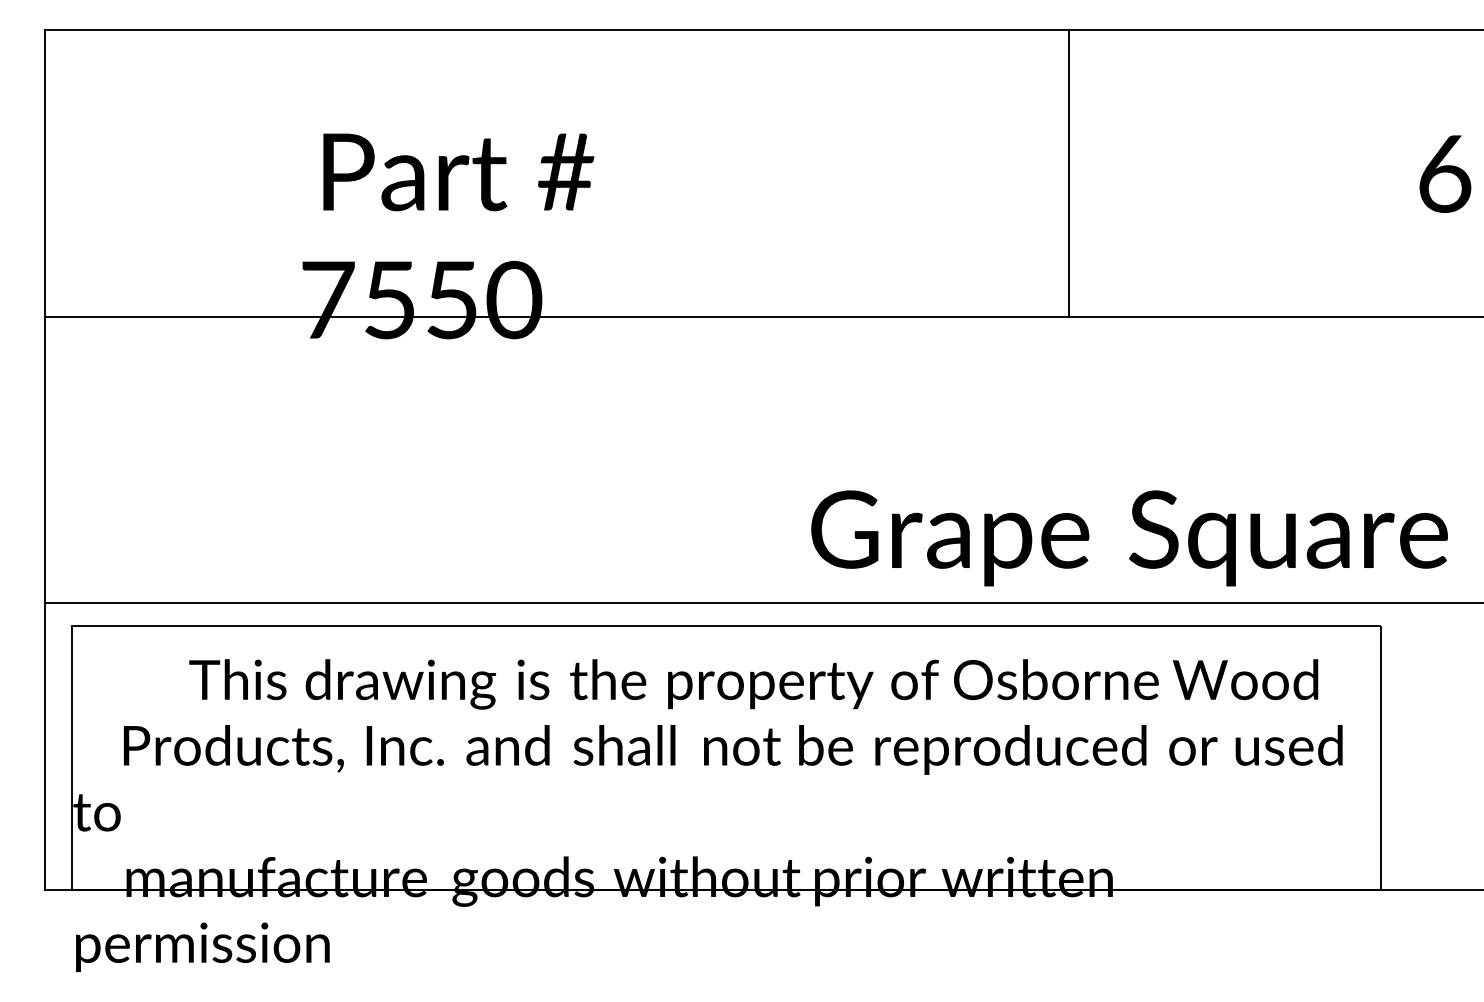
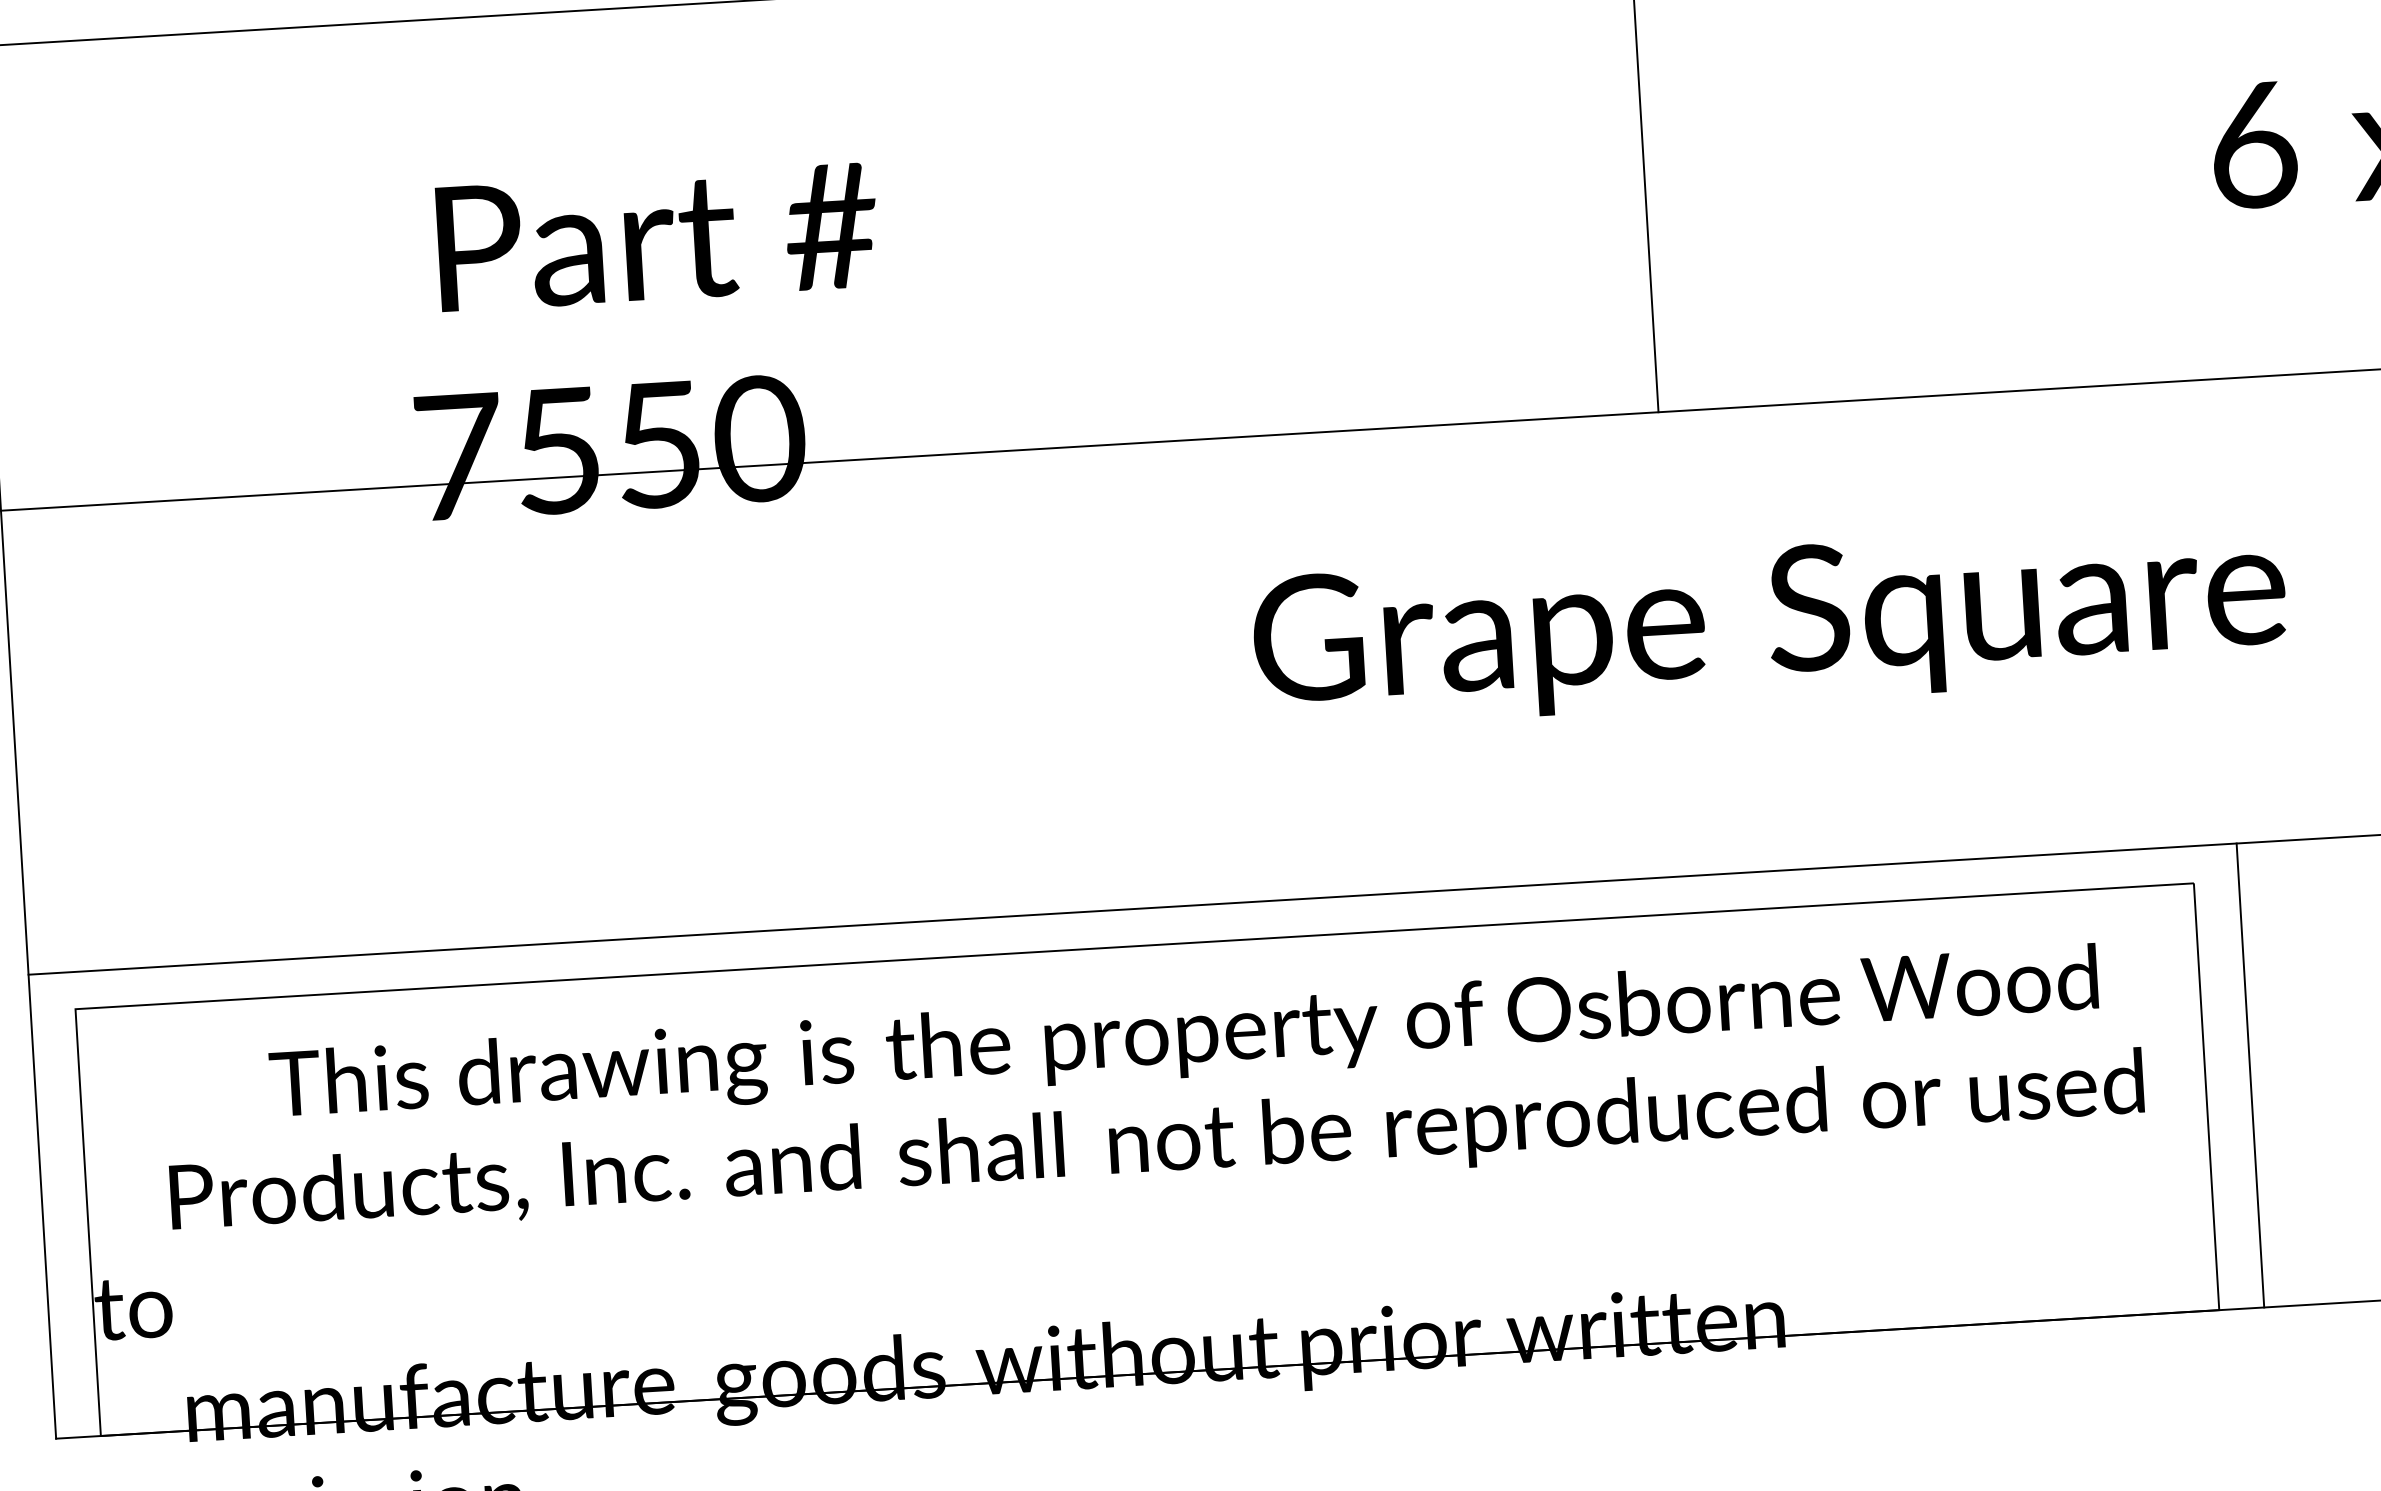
text: (1129, 538) -> (1769, 624), moved
line: (1408, 746) -> (2249, 1075), added

